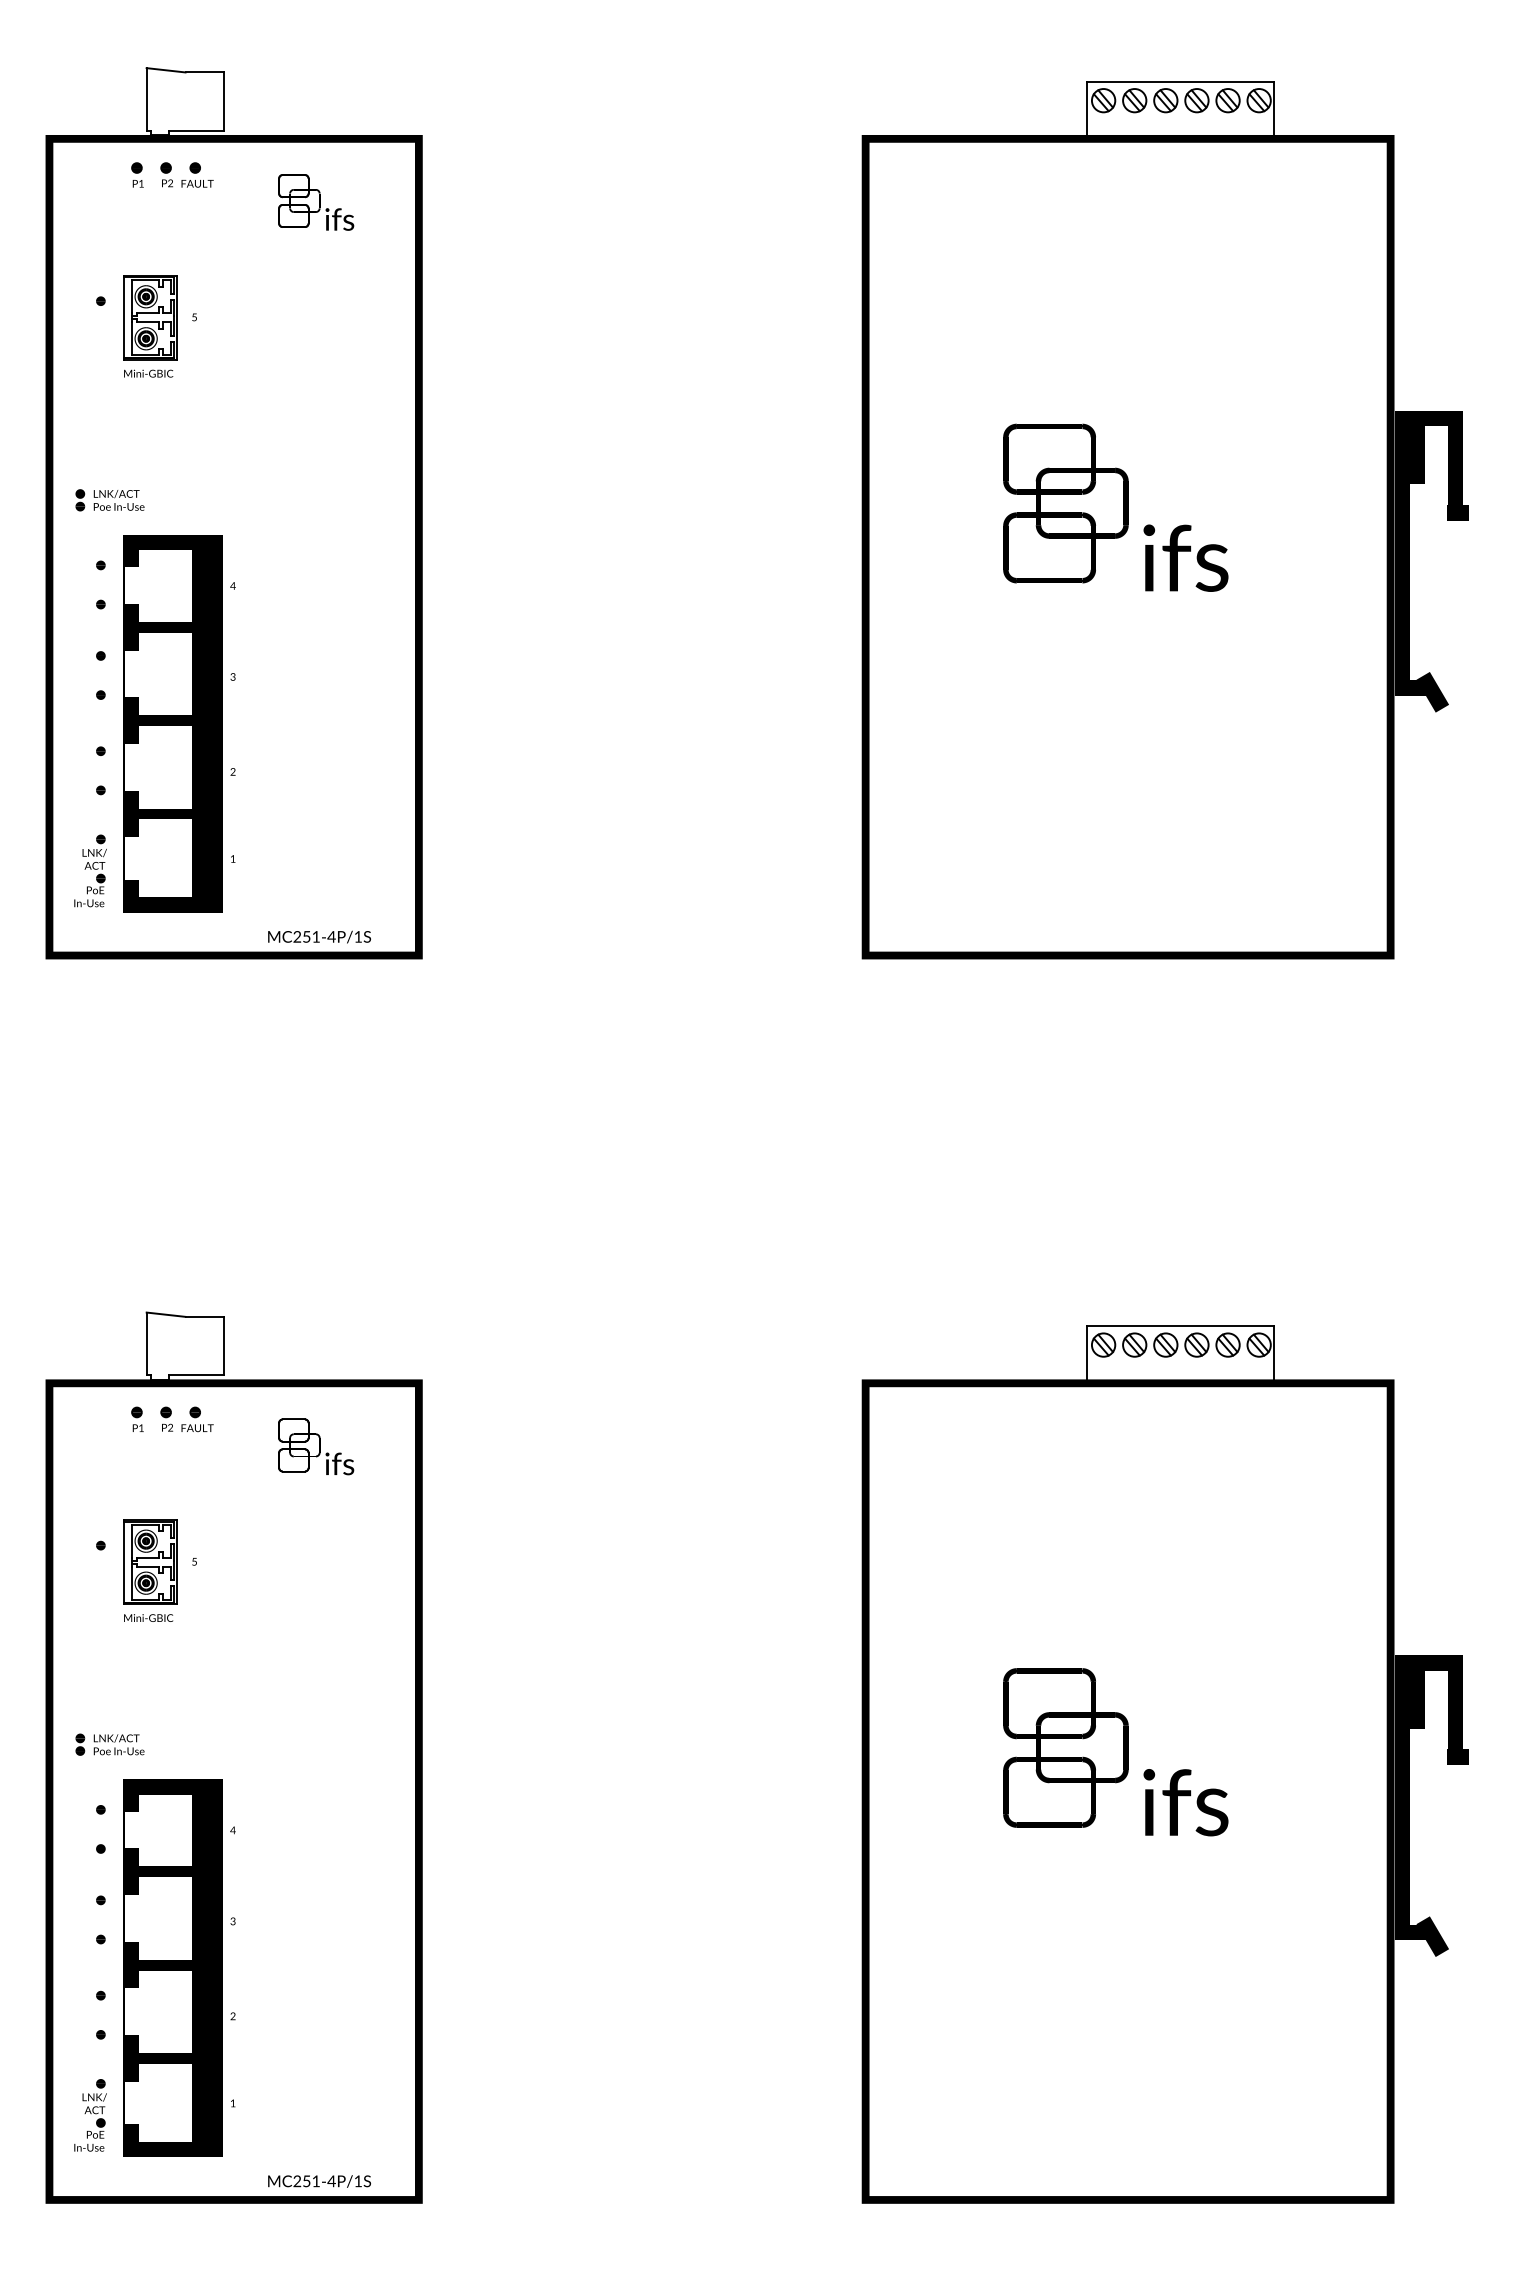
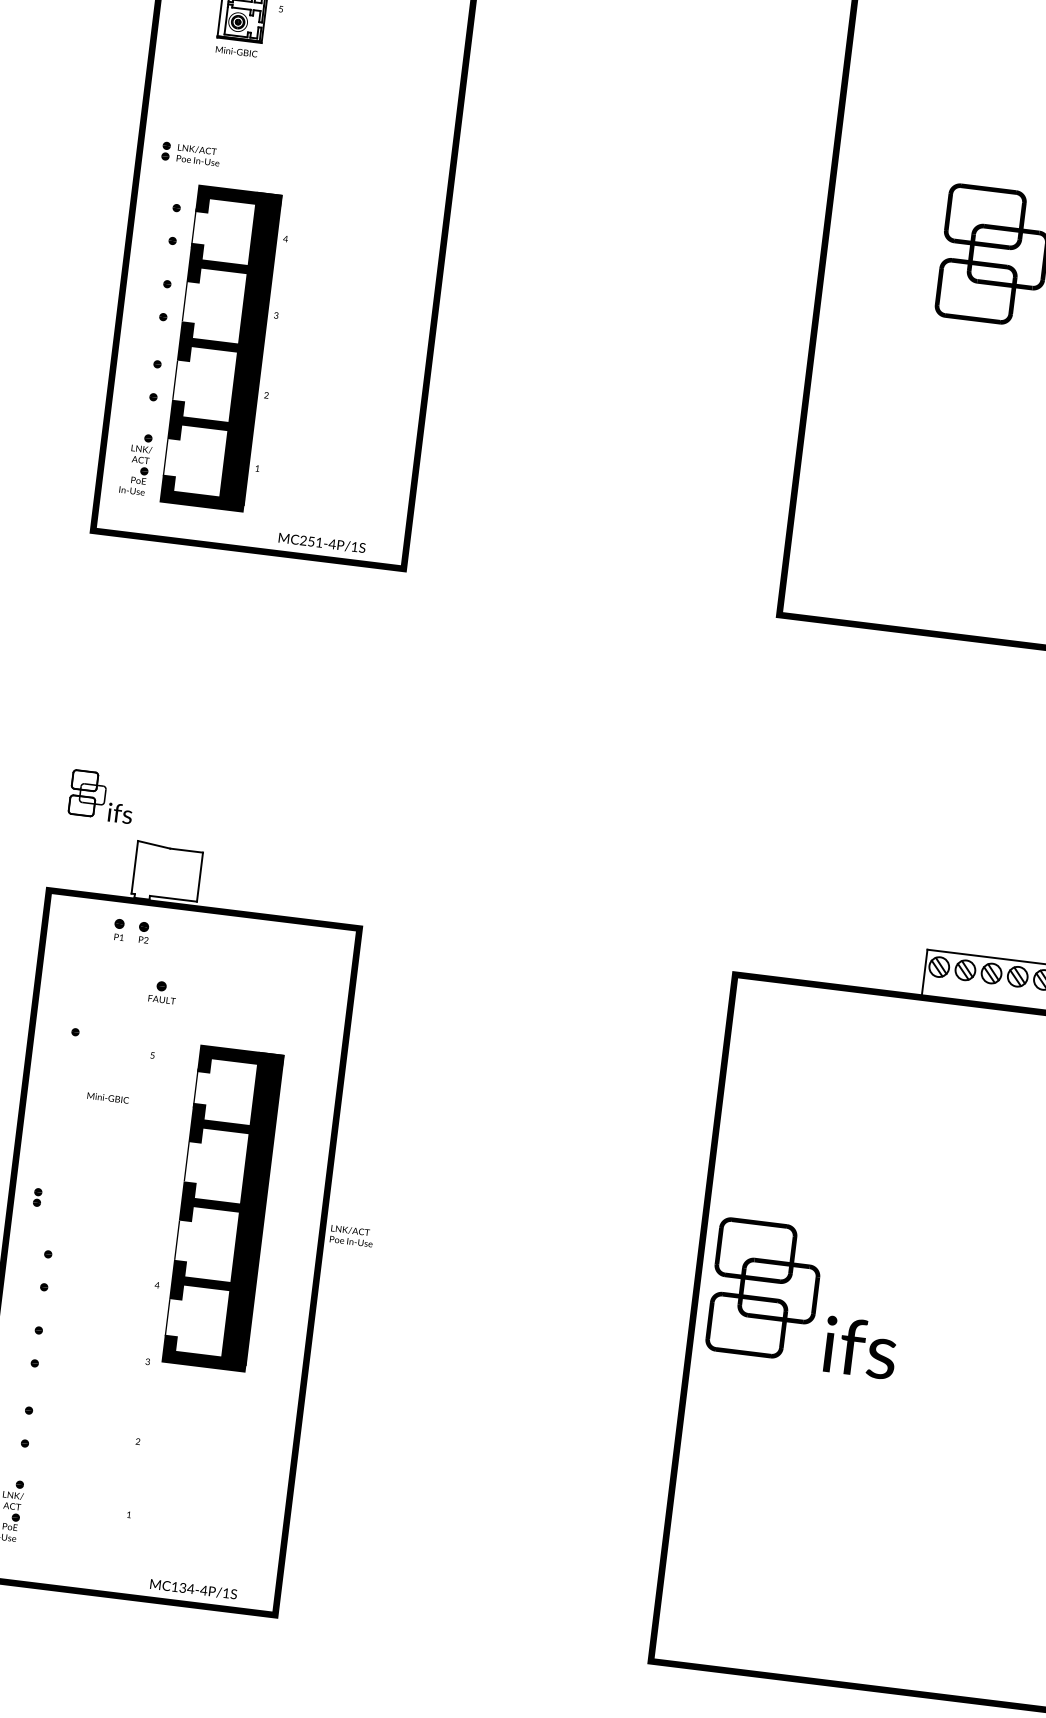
part: (197, 1419) -> (162, 992), moved
part: (316, 1446) -> (102, 796), moved
part: (150, 1561) -> (115, 1050), removed
text: (118, 1744) -> (351, 1235), moved
part: (1115, 1752) -> (806, 1298), moved
part: (172, 1967) -> (222, 1208), moved
text: (306, 2181) -> (182, 1588), MC251-4P/1S -> MC134-4P/1S

